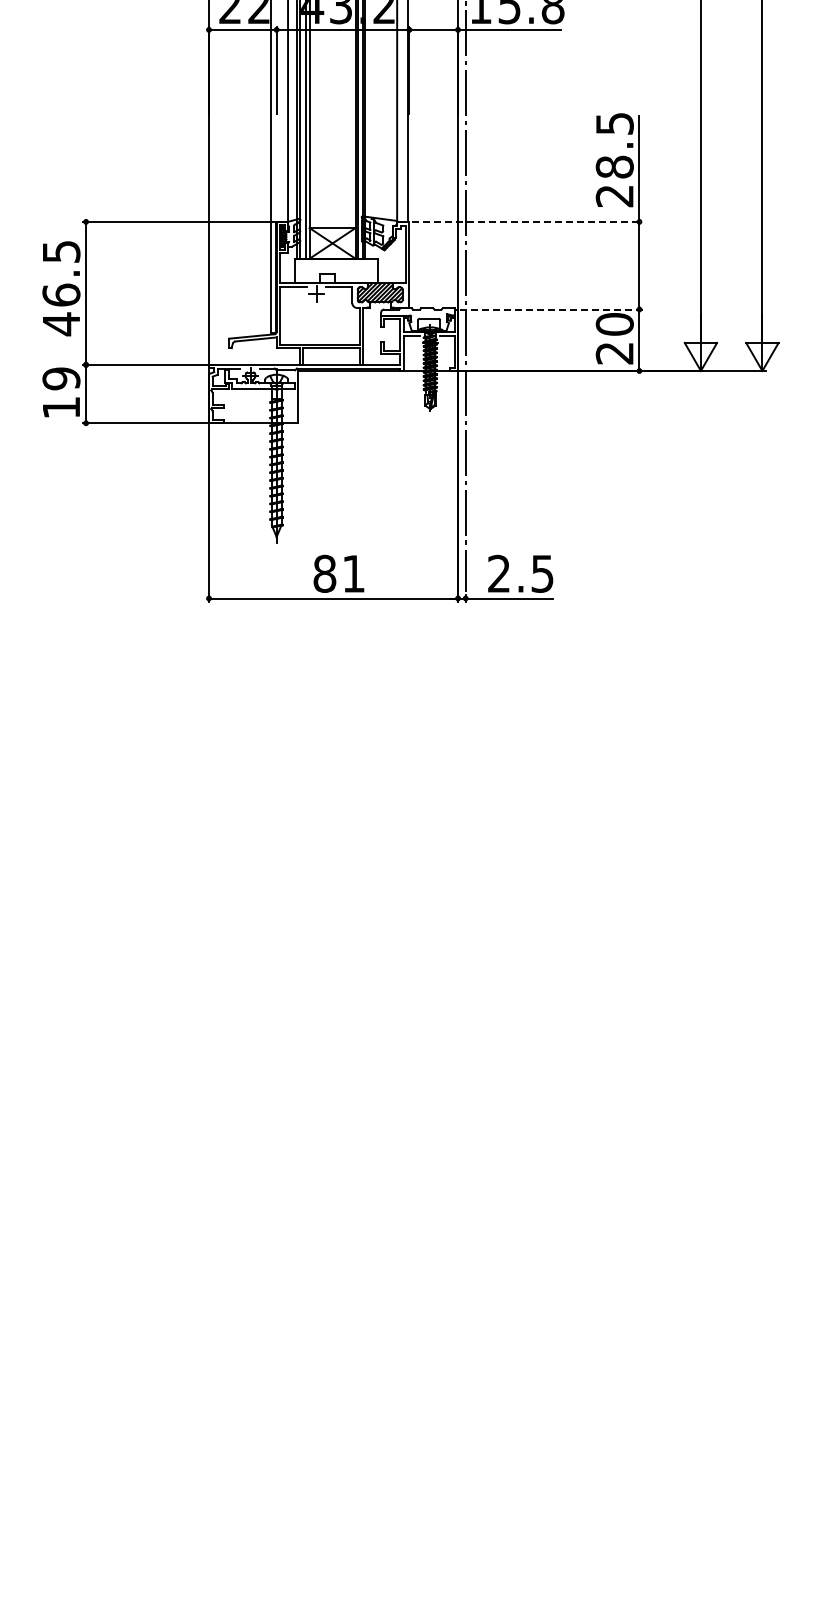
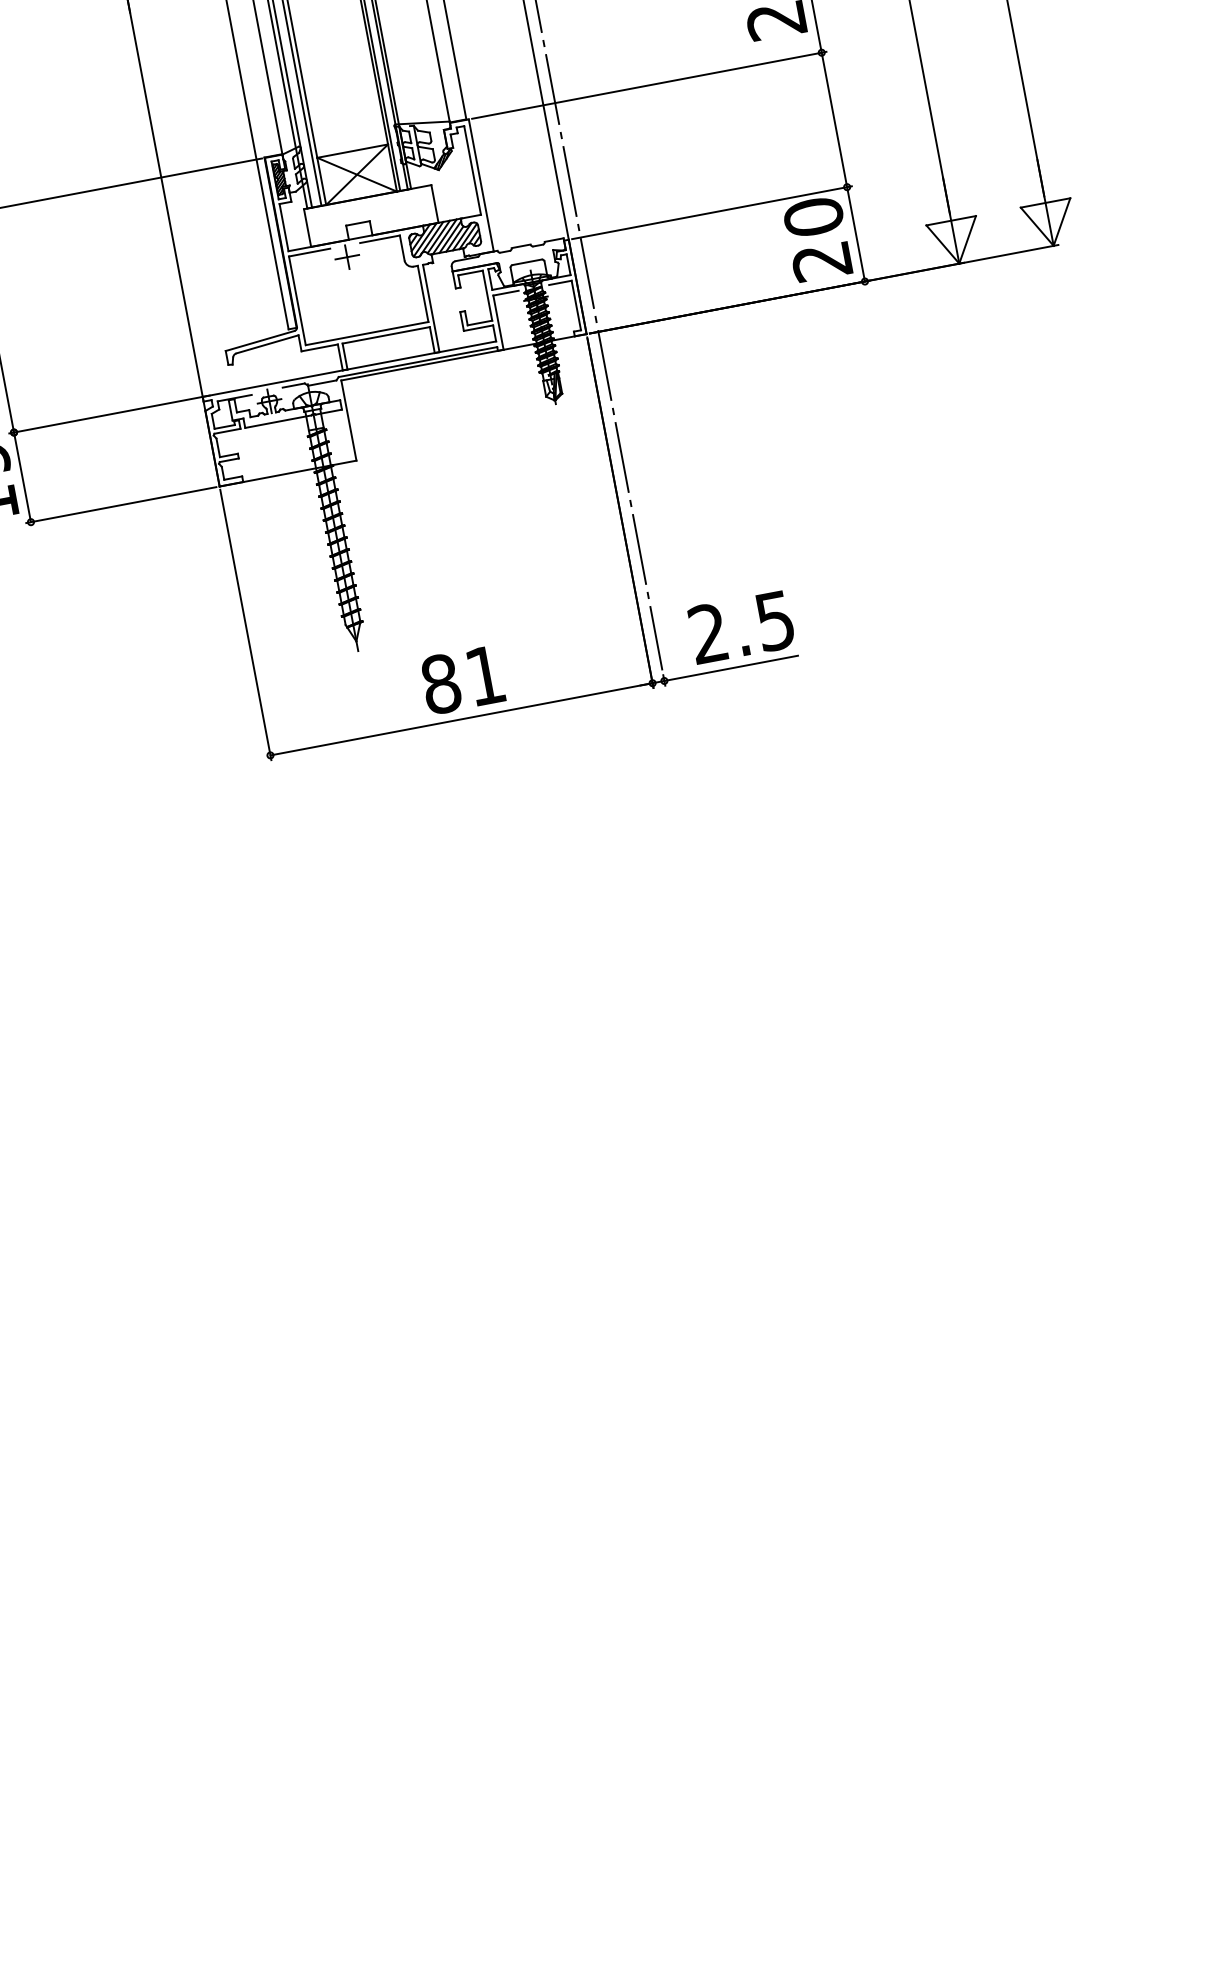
line: (527, 221) -> (649, 84), dashed -> solid
line: (551, 309) -> (712, 212), dashed -> solid

